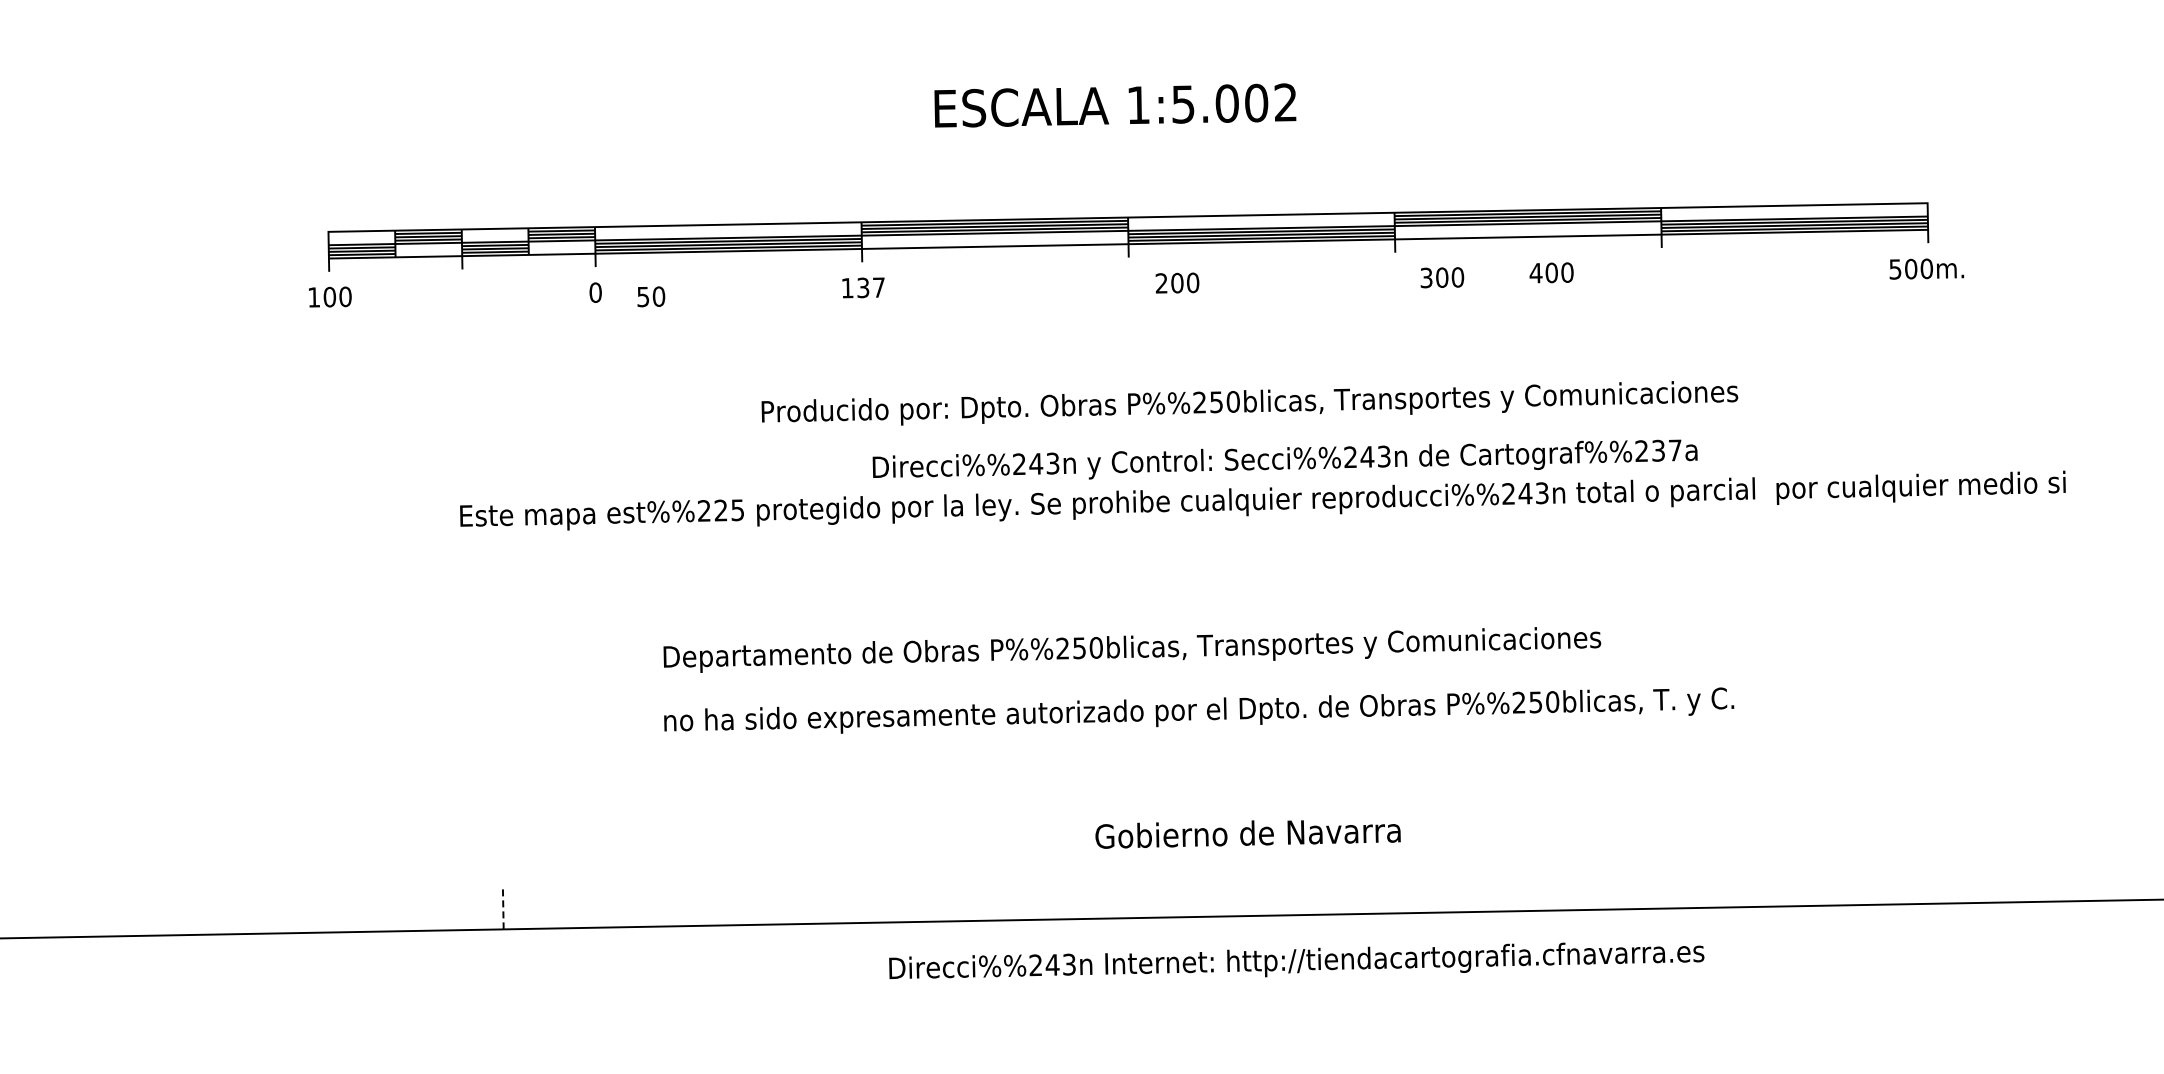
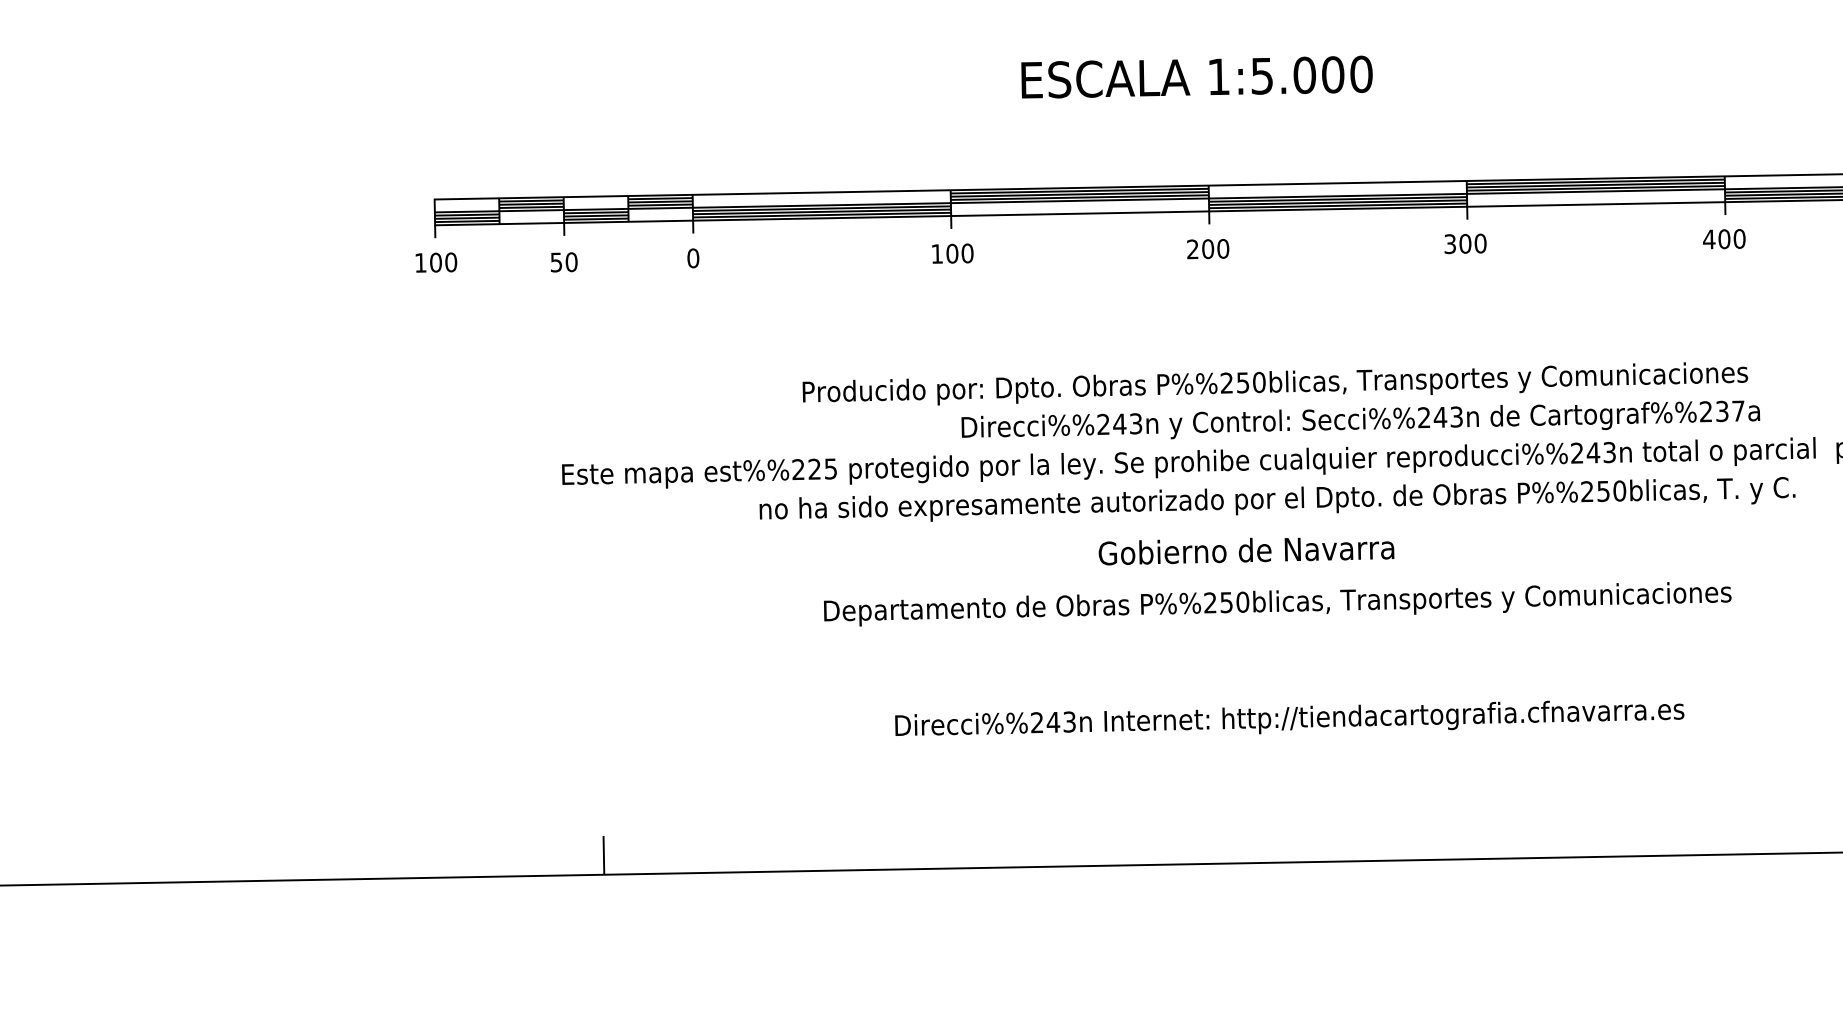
text: (1285, 102) -> (1361, 74), 1:5.002 -> 1:5.000
text: (1551, 272) -> (1724, 238), moved
text: (1442, 277) -> (1465, 243), moved
text: (1177, 282) -> (1208, 248), moved
text: (871, 287) -> (960, 253), 137 -> 100
text: (651, 296) -> (564, 262), moved
text: (1249, 403) -> (1274, 384), moved
text: (1132, 649) -> (1277, 603), moved
text: (1199, 710) -> (1277, 499), moved
text: (1247, 834) -> (1245, 551), moved
line: (503, 909) -> (604, 855), dashed -> solid
text: (1296, 960) -> (1289, 718), moved

